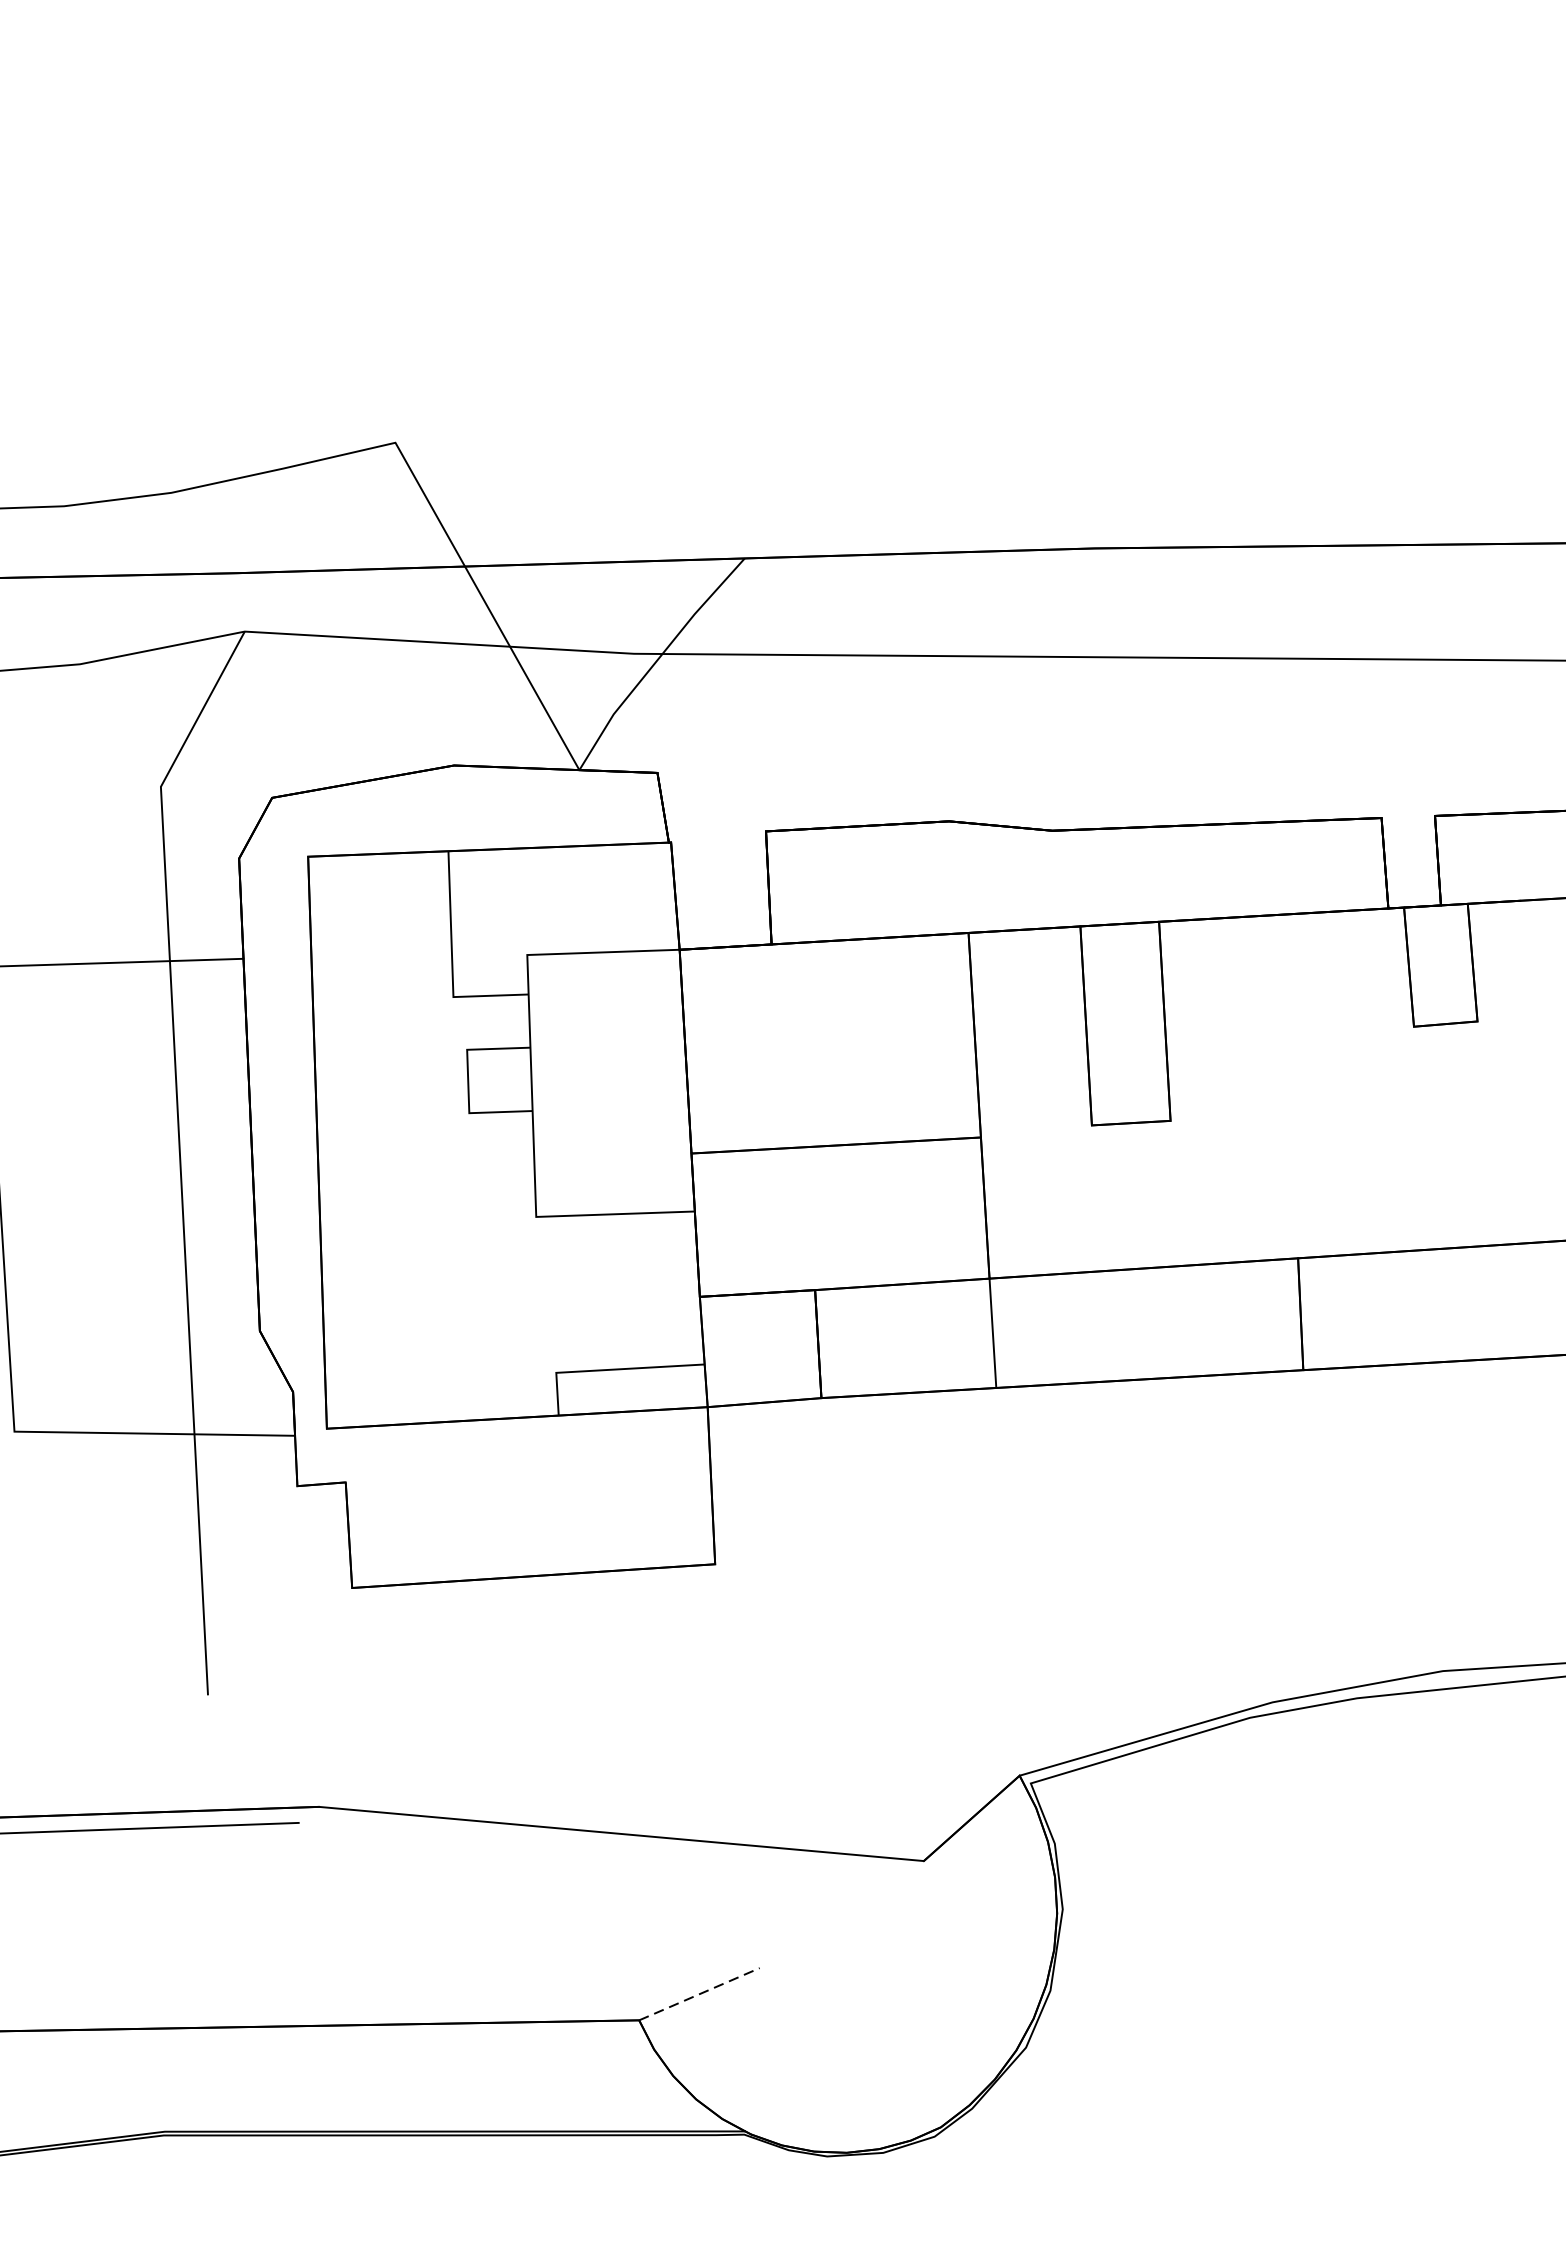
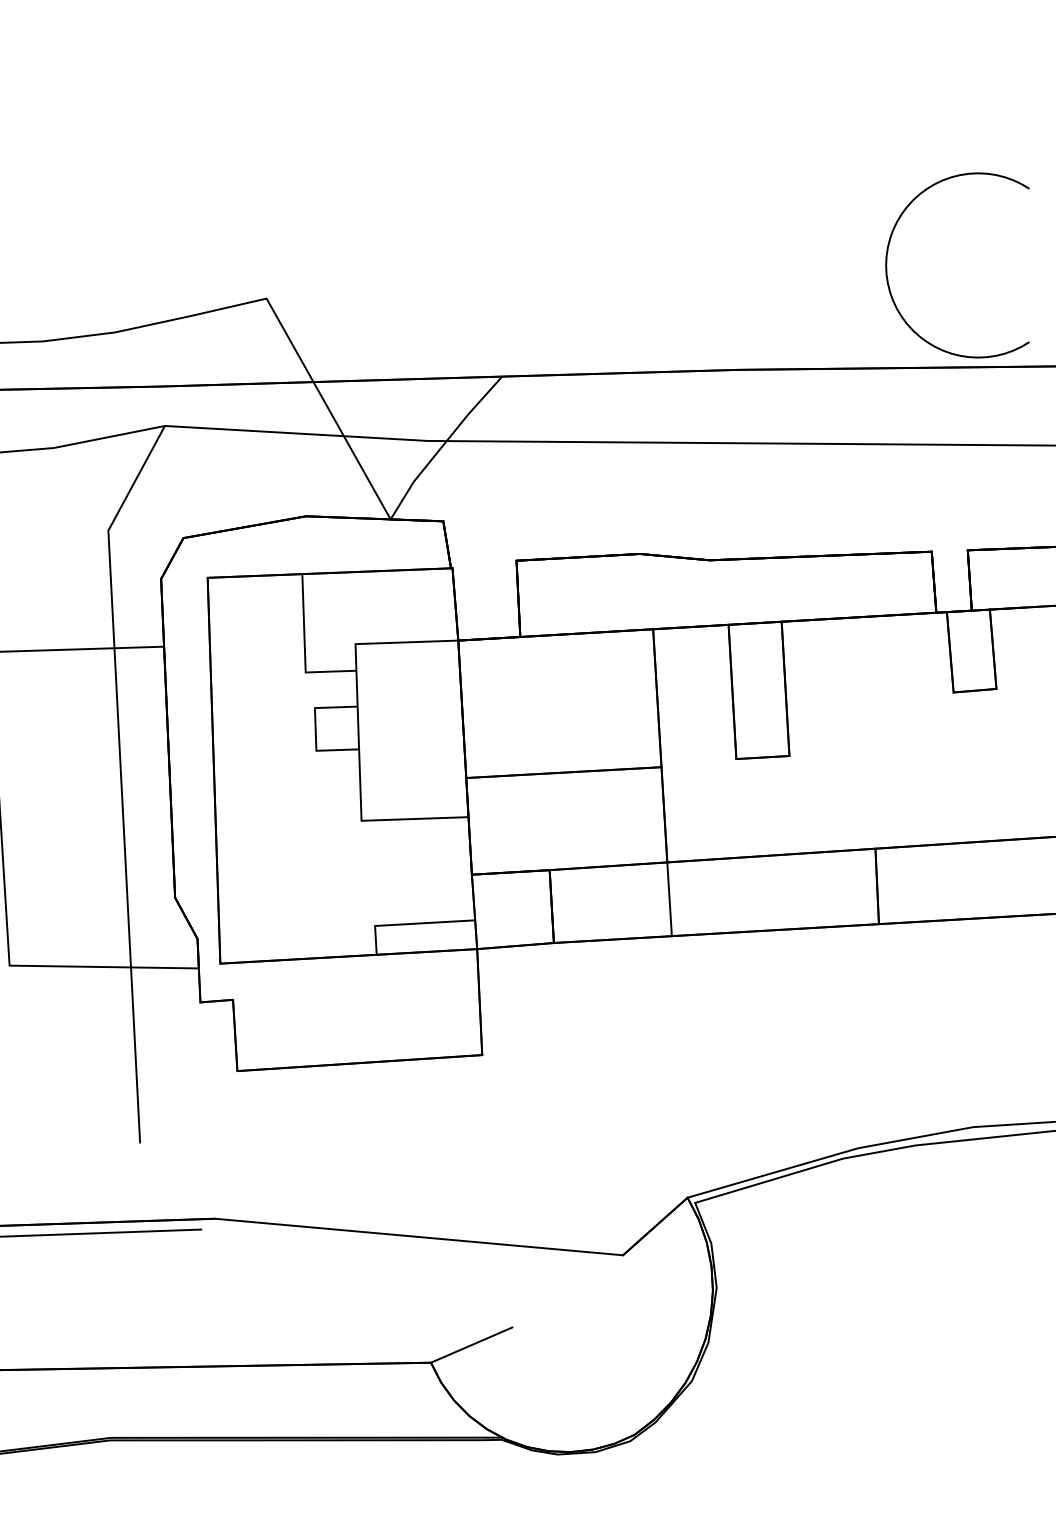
curve: (1315, 392) -> (887, 264), added
line: (700, 1993) -> (472, 1344), dashed -> solid

